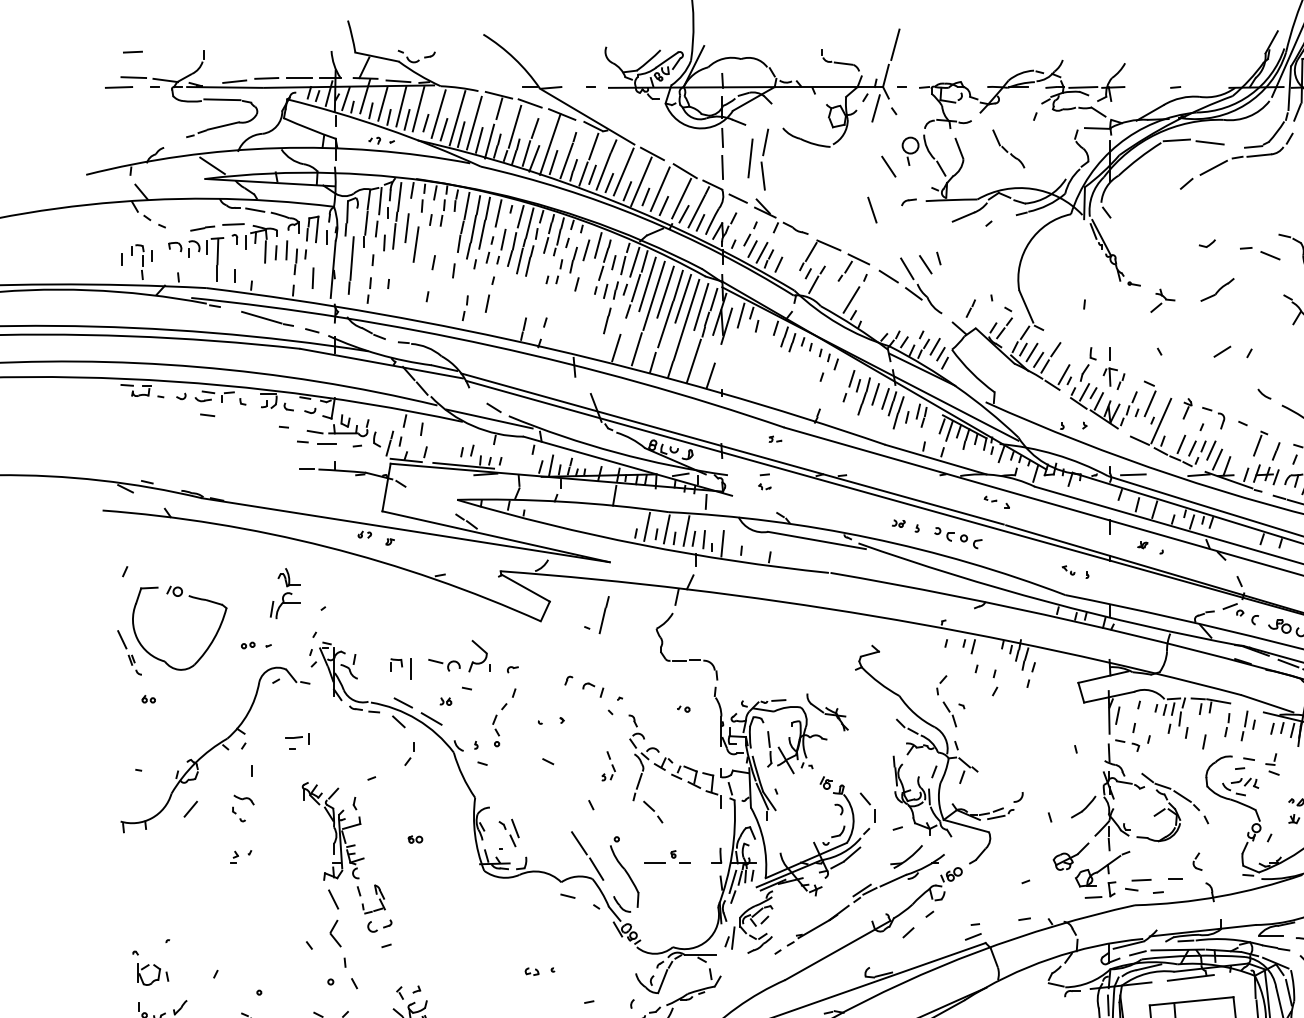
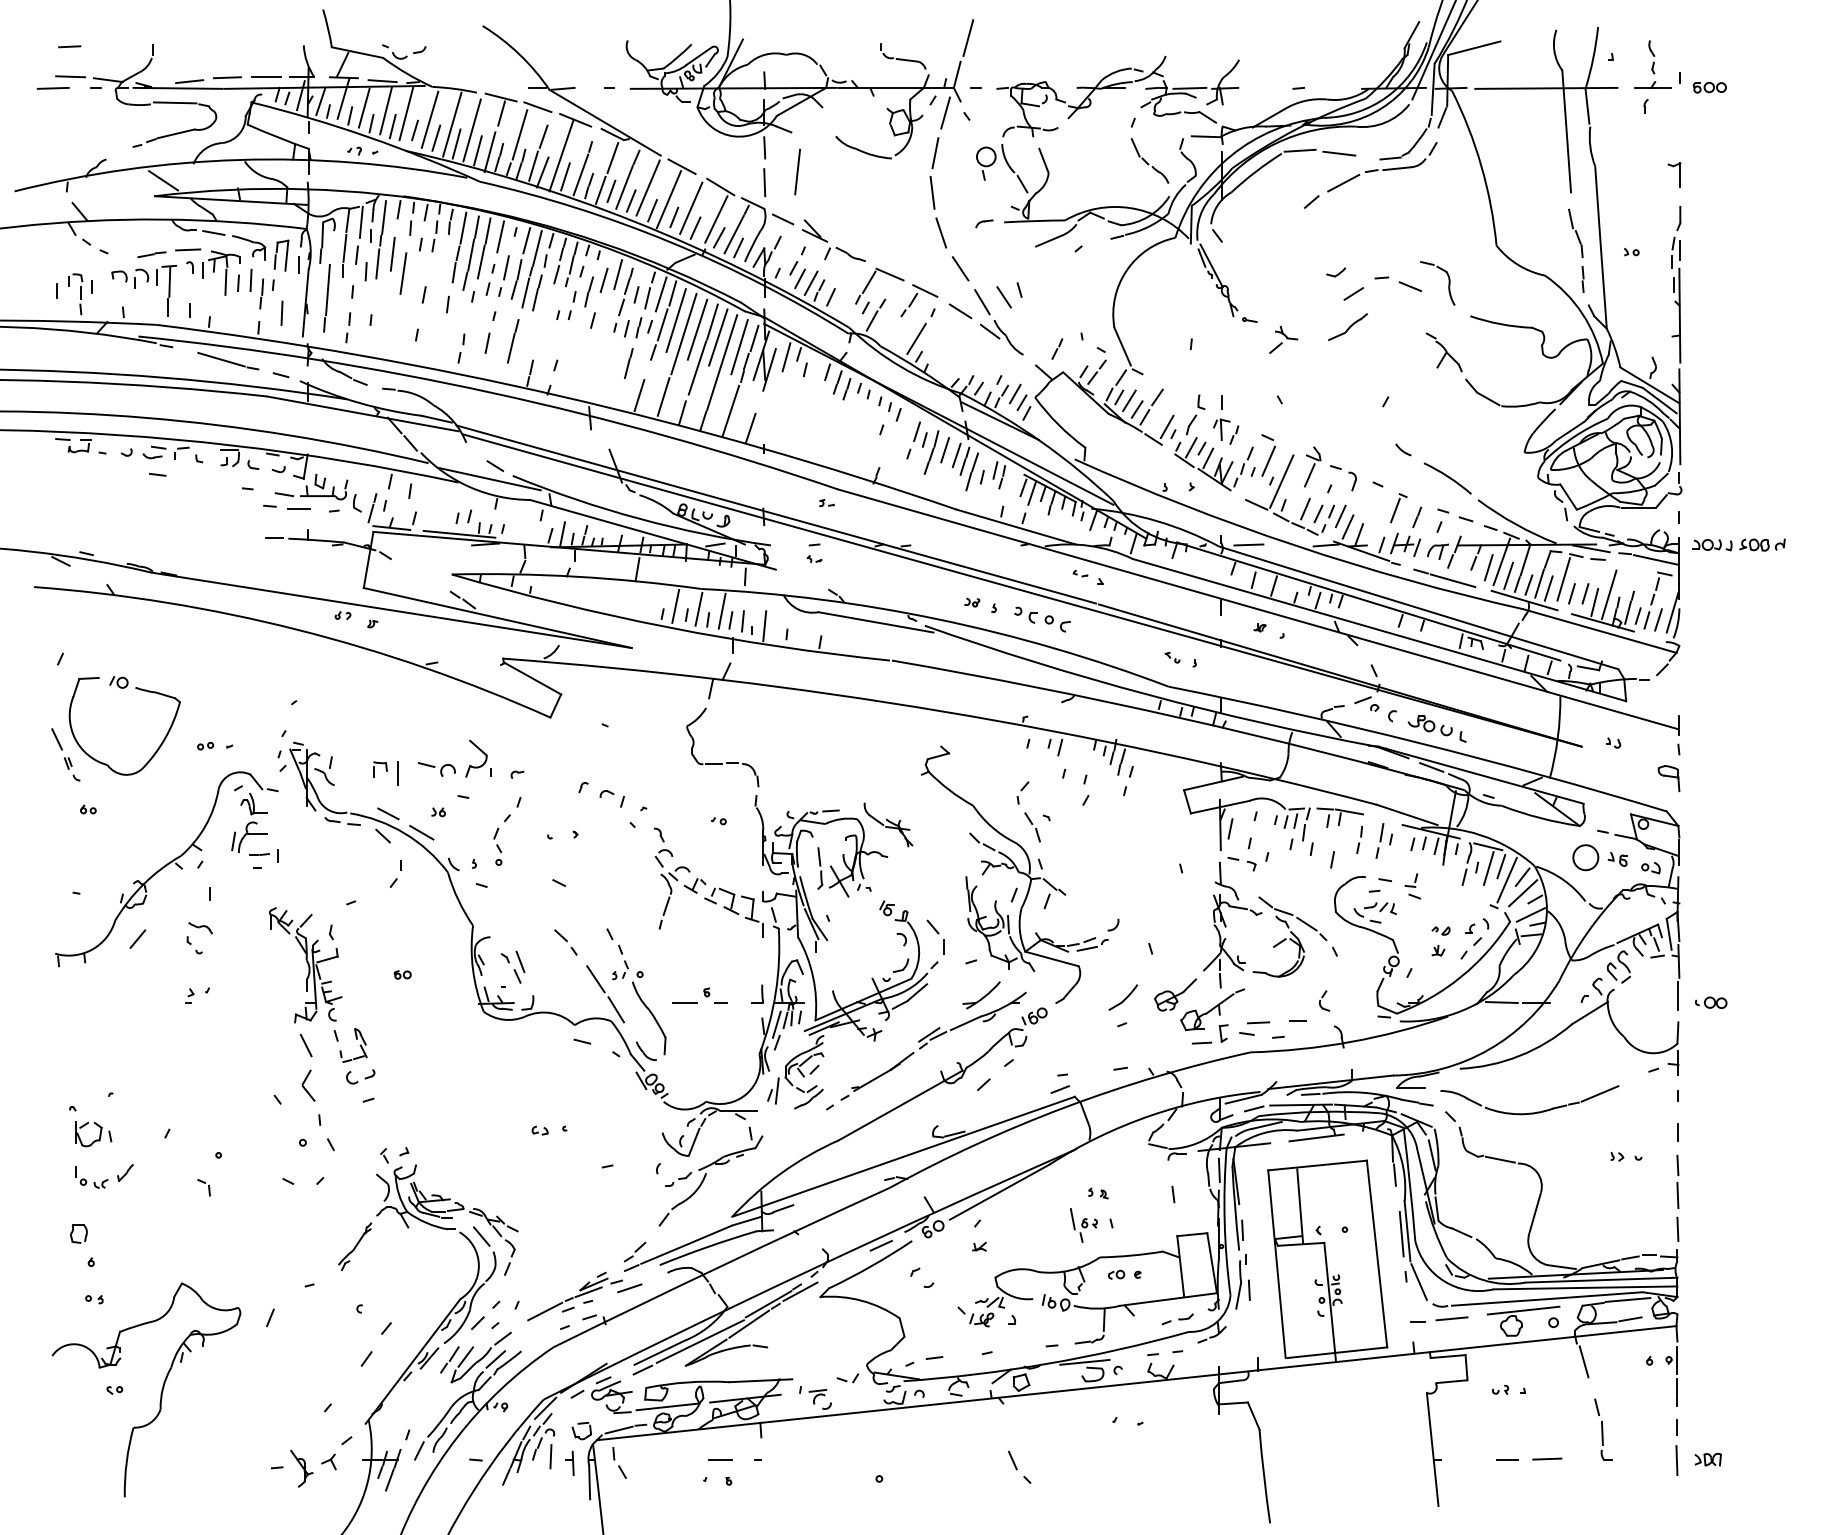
part: (1008, 148) -> (1149, 160), moved
part: (764, 159) -> (934, 173), moved
line: (888, 166) -> (960, 268), moved
line: (1222, 351) -> (1353, 293), moved
part: (1187, 408) -> (1312, 466), size x1.67
part: (285, 593) -> (249, 822), moved
line: (604, 615) -> (513, 341), moved
part: (608, 766) -> (620, 962), moved
part: (1083, 807) -> (1123, 997), moved
part: (652, 812) -> (565, 942), moved

